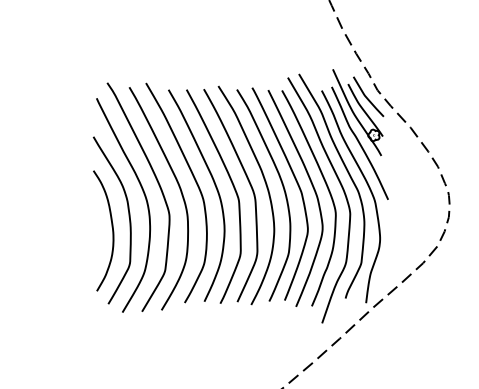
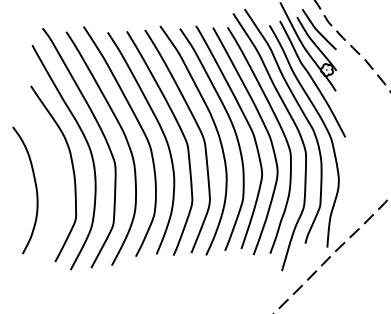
curve: (111, 227) -> (34, 186), moved

